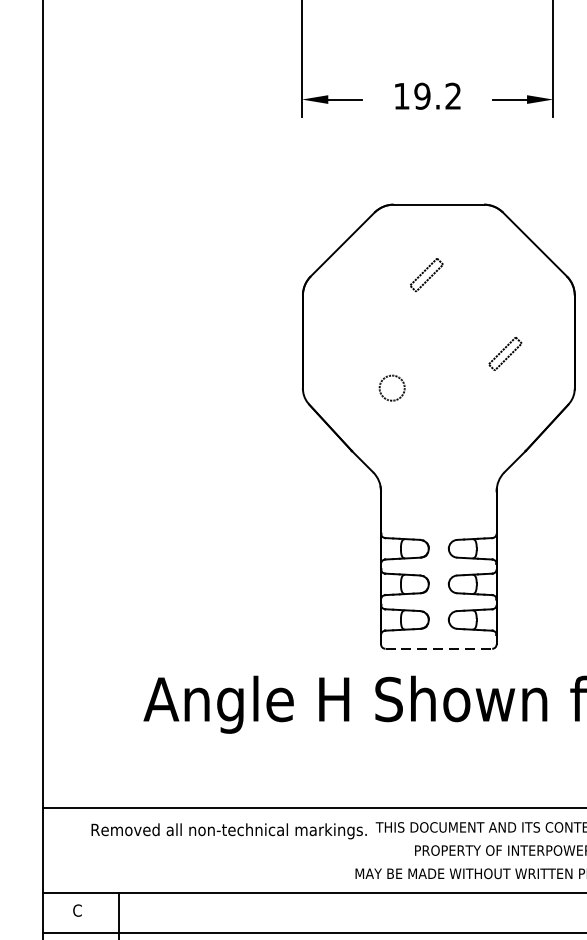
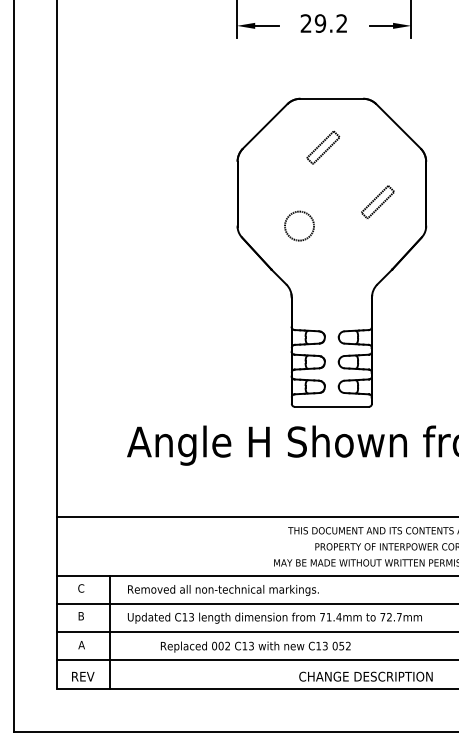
text: (400, 96) -> (305, 23), 19.2 -> 29.2
part: (426, 274) -> (323, 147), size x1.43
part: (504, 354) -> (377, 202), size x1.43
circle: (392, 387) -> (299, 225), size x1.67
line: (439, 648) -> (332, 406), dashed -> solid
text: (229, 831) -> (223, 590), moved

